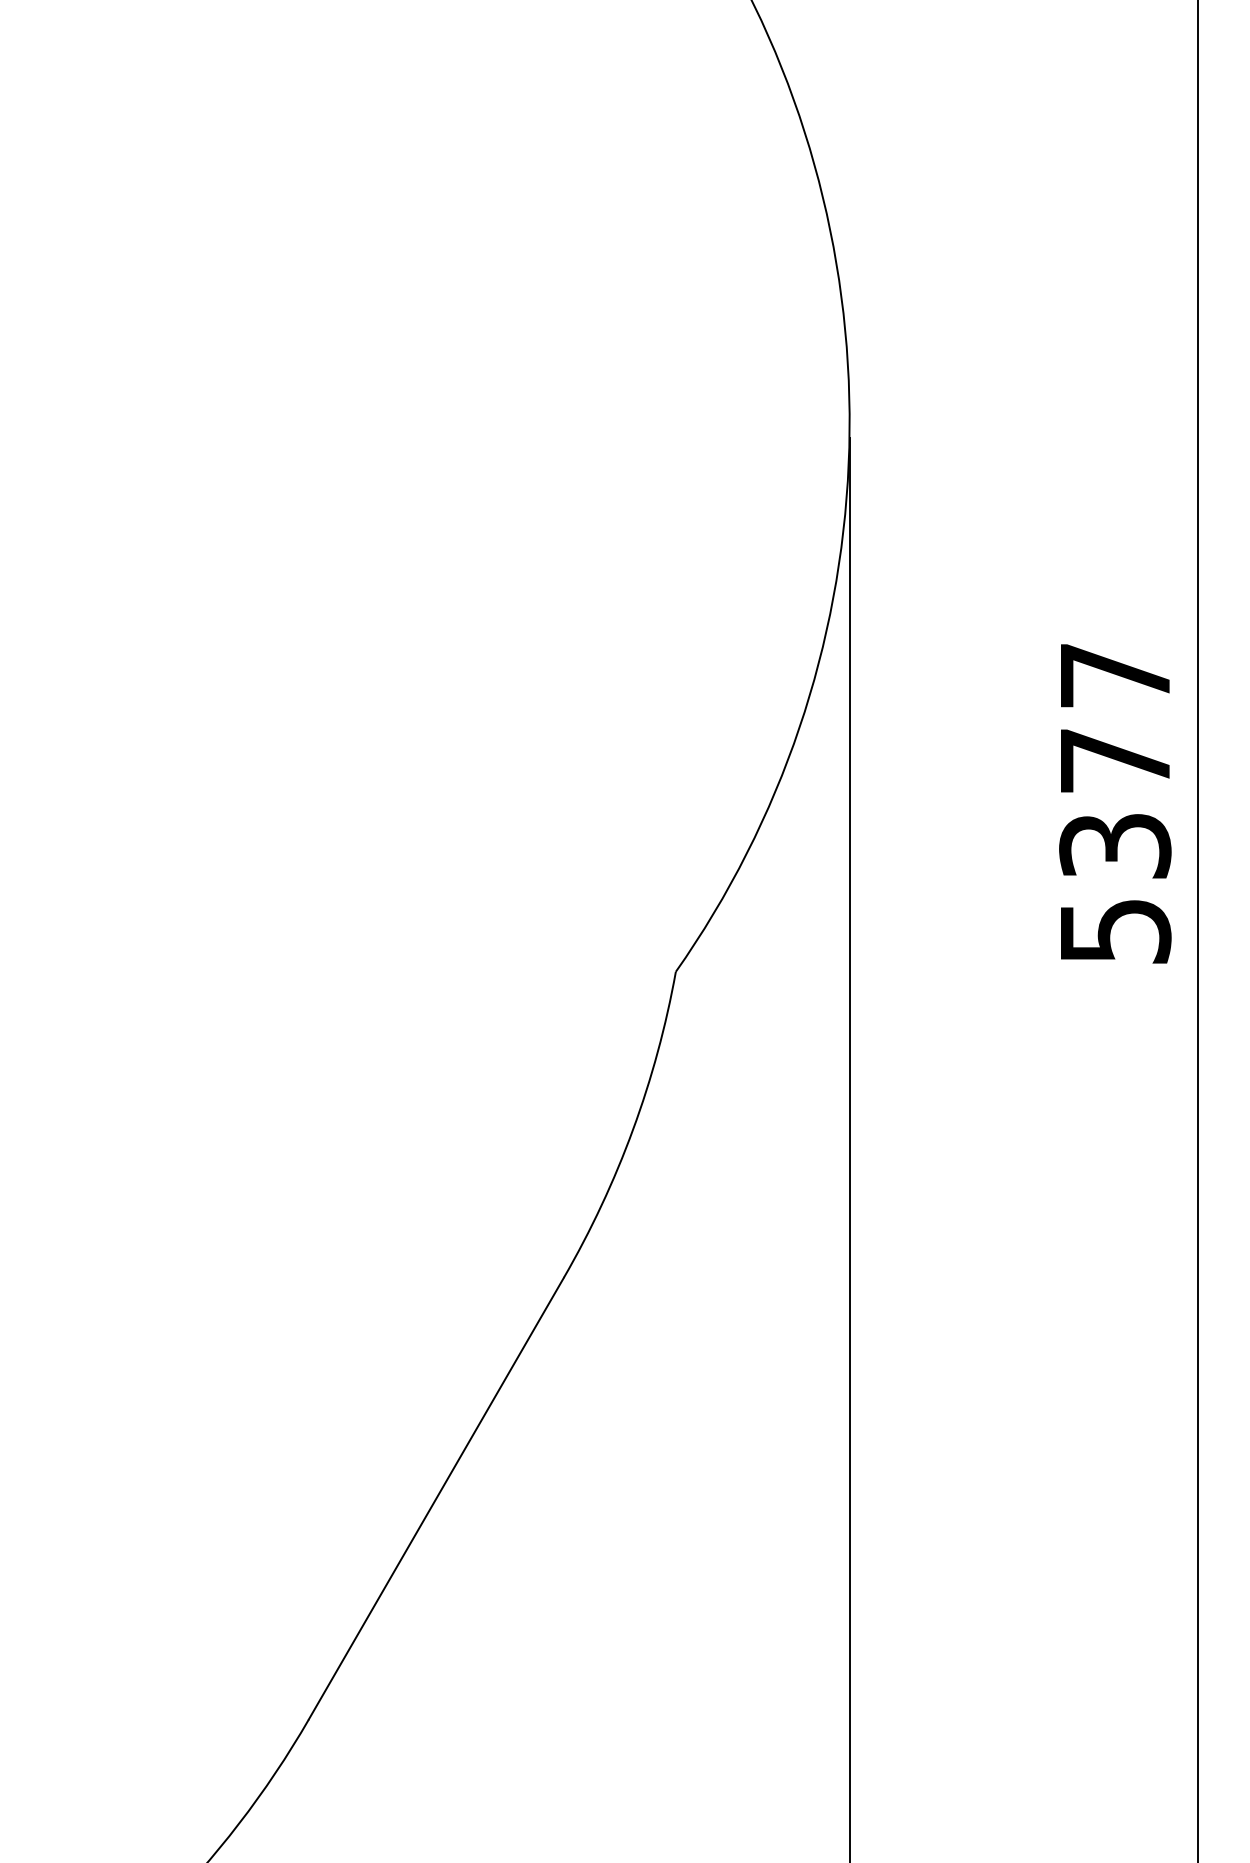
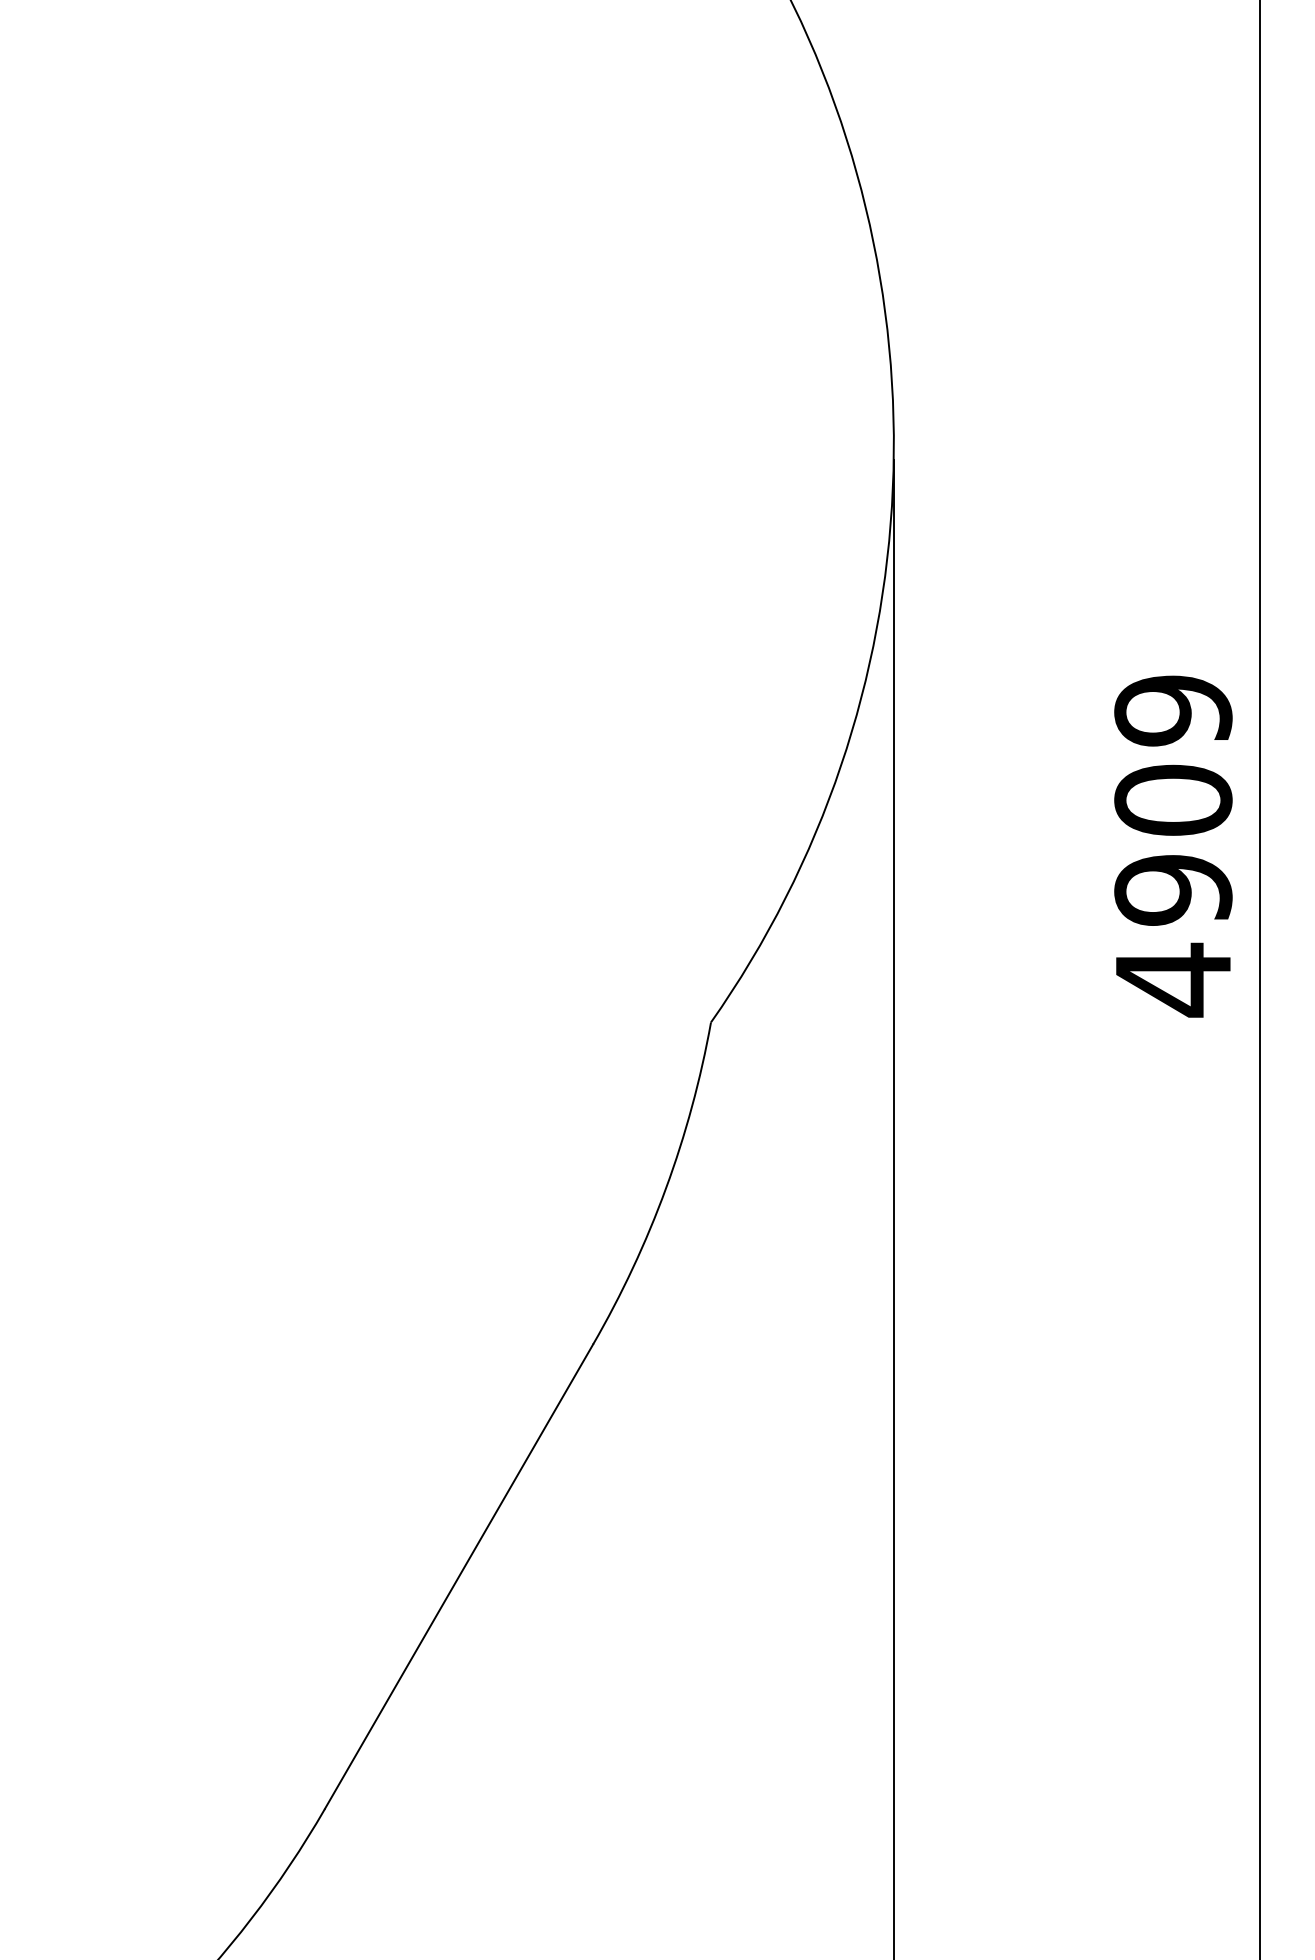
text: (1115, 804) -> (1173, 846), 5377 -> 4909

